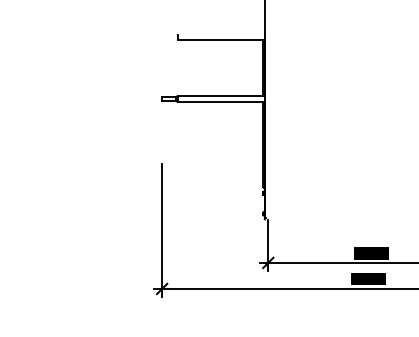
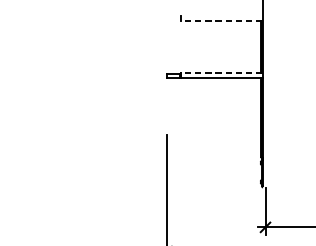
line: (221, 39) -> (222, 20), solid -> dashed
line: (221, 96) -> (222, 73), solid -> dashed

